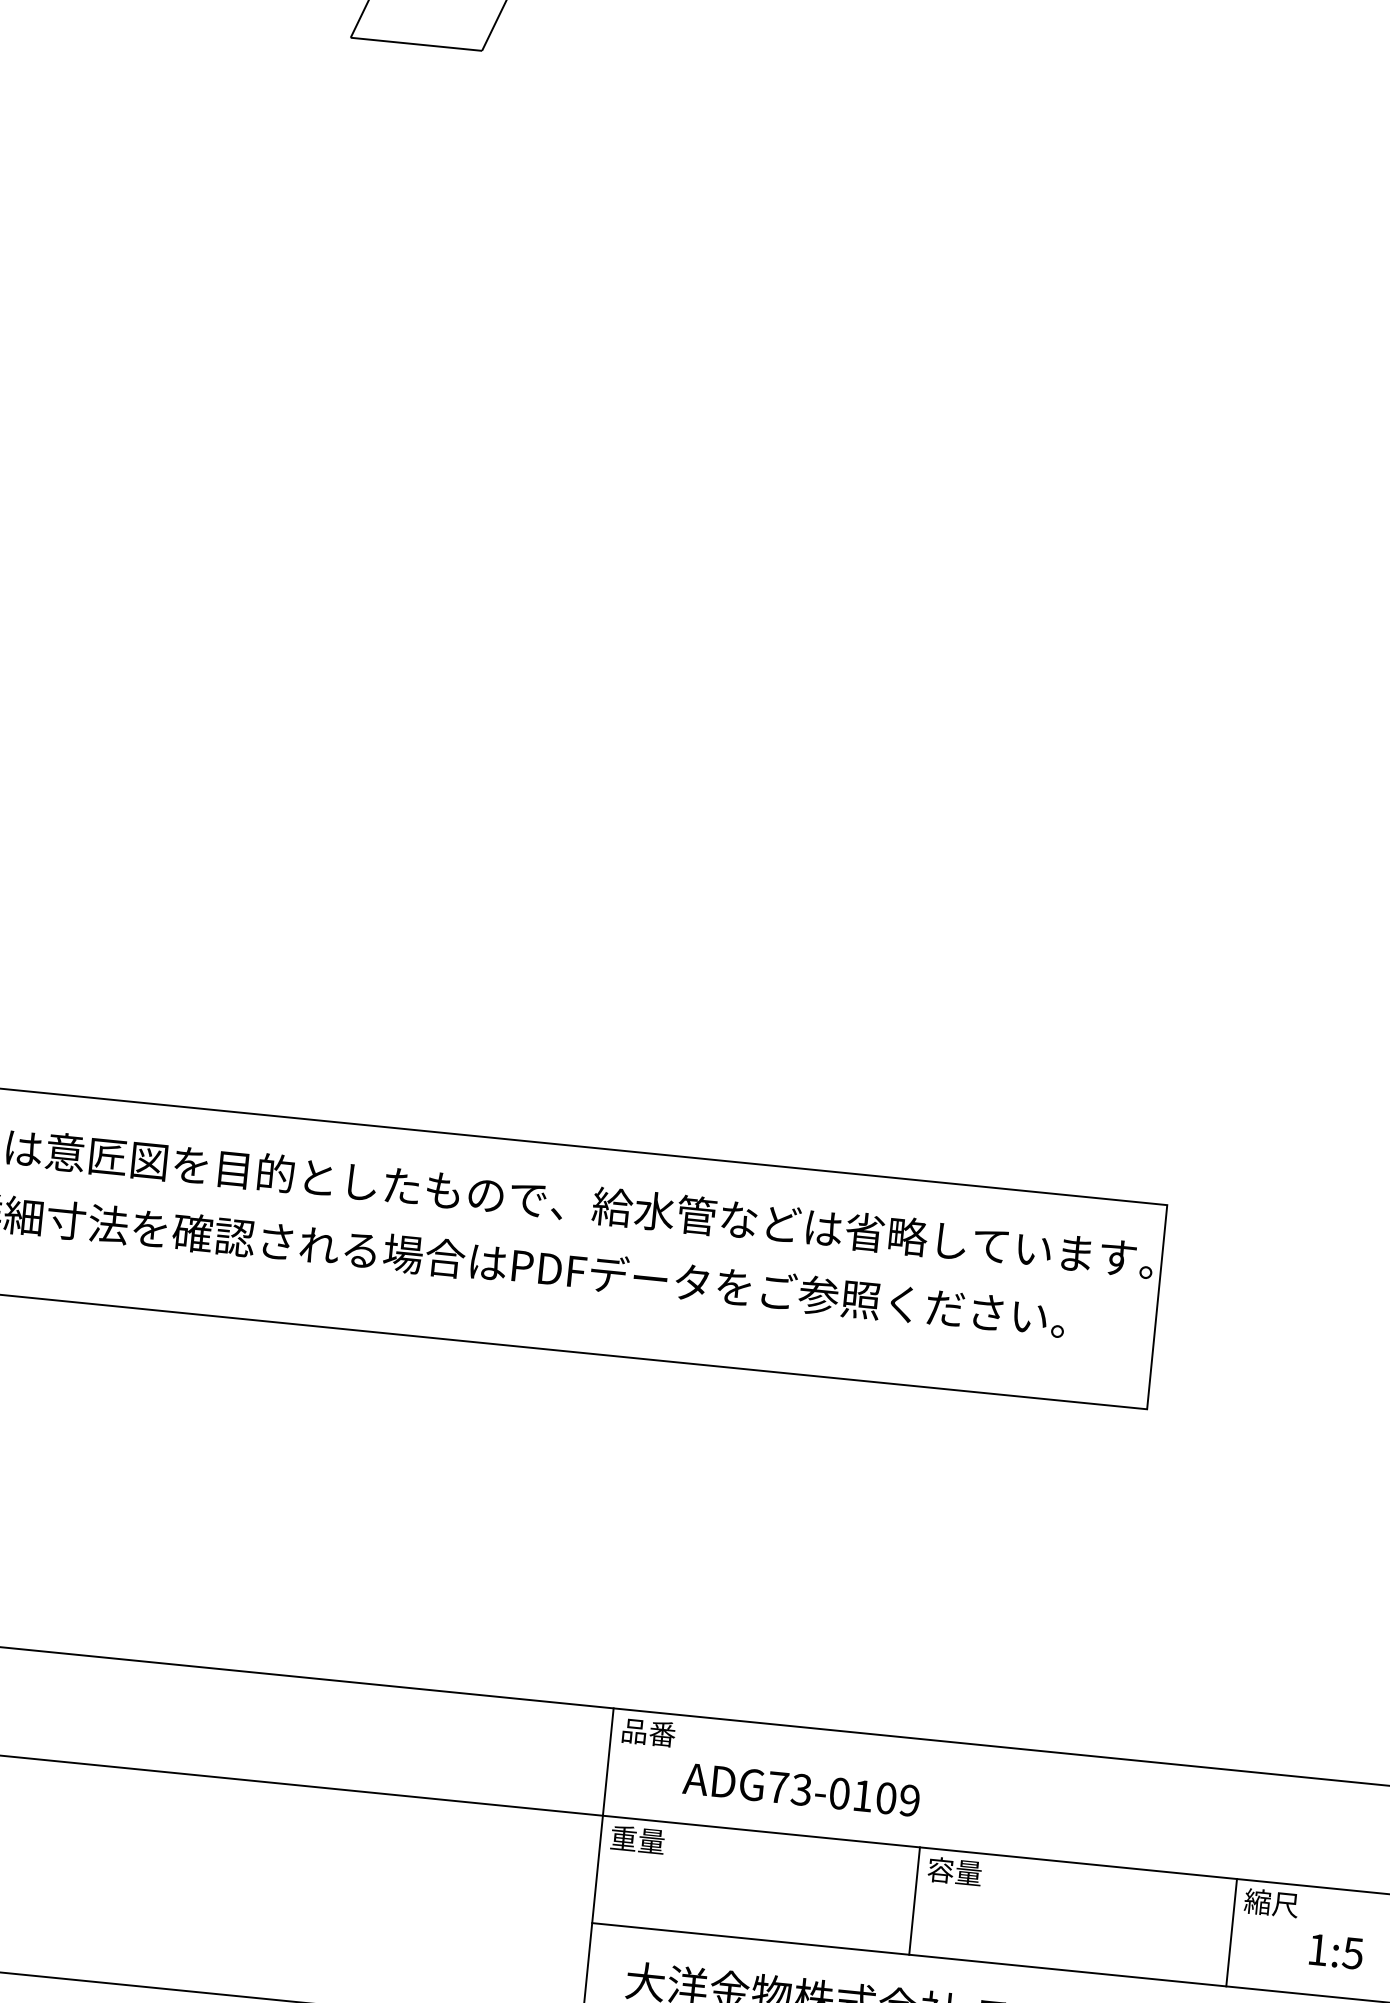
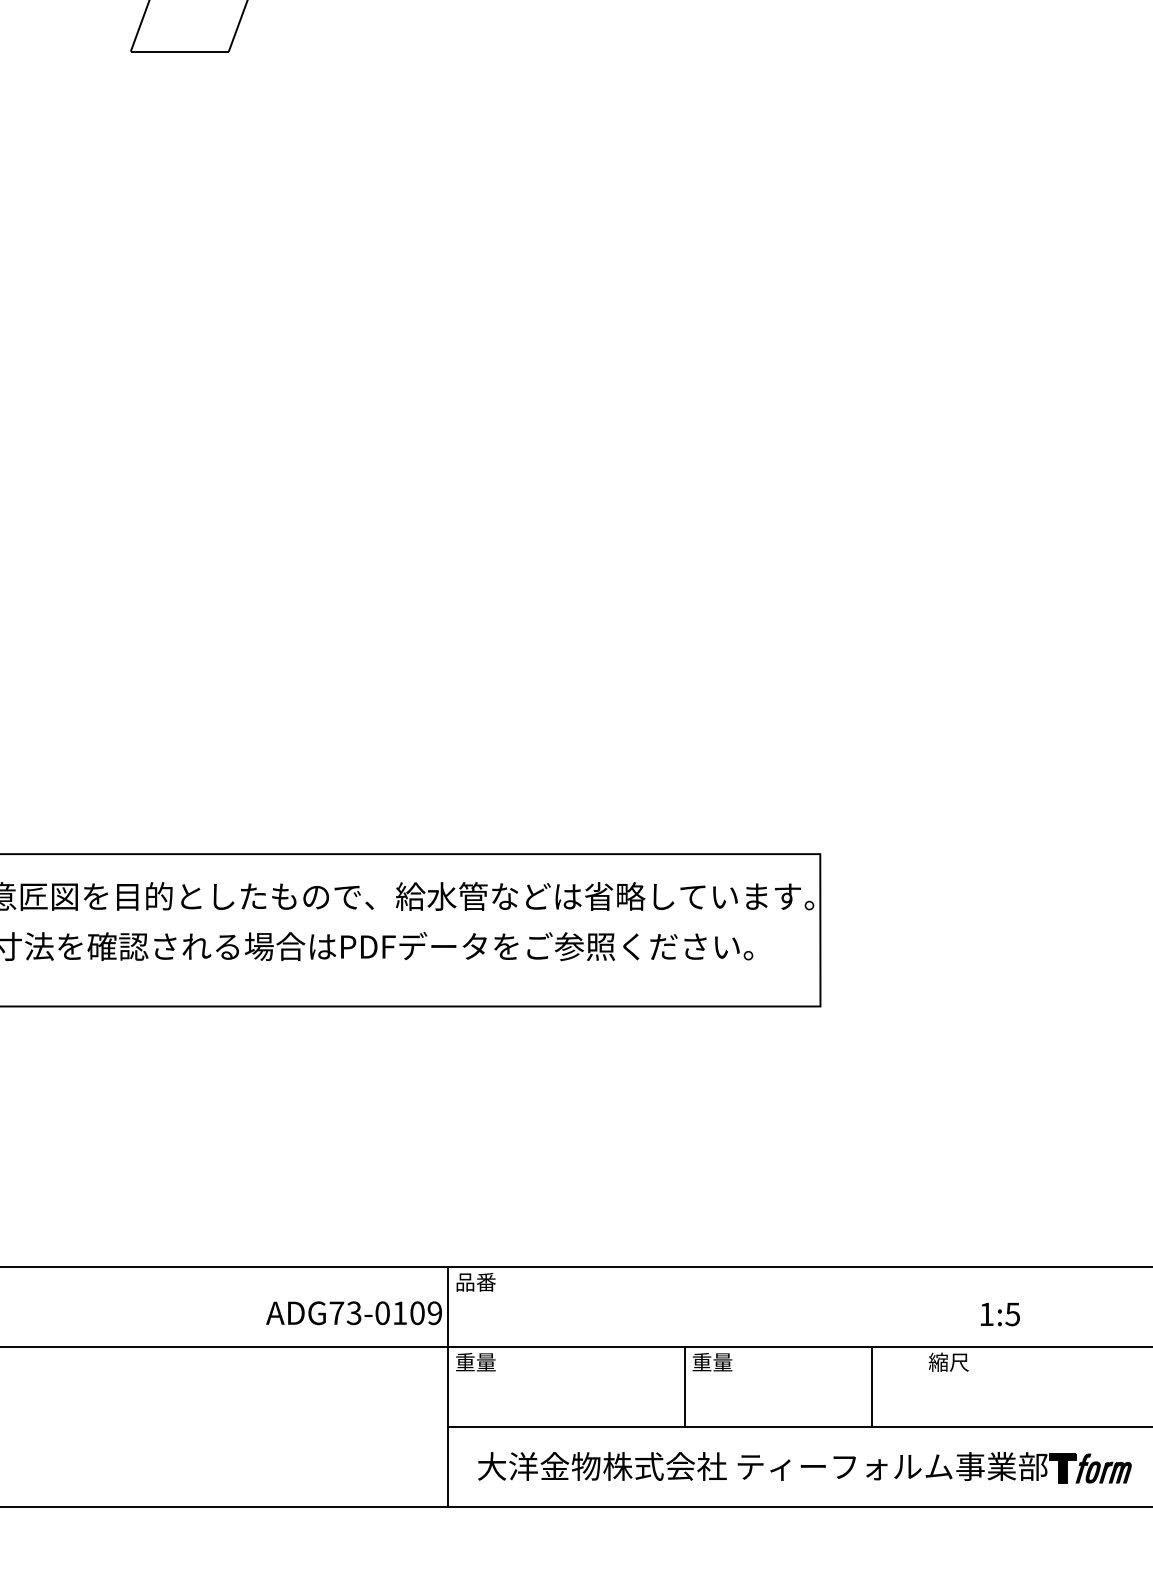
text: (800, 1790) -> (353, 1313), moved
text: (940, 1869) -> (701, 1361), 容量 -> 重量
line: (1231, 1933) -> (871, 1387), moved
text: (1335, 1951) -> (999, 1314), moved

